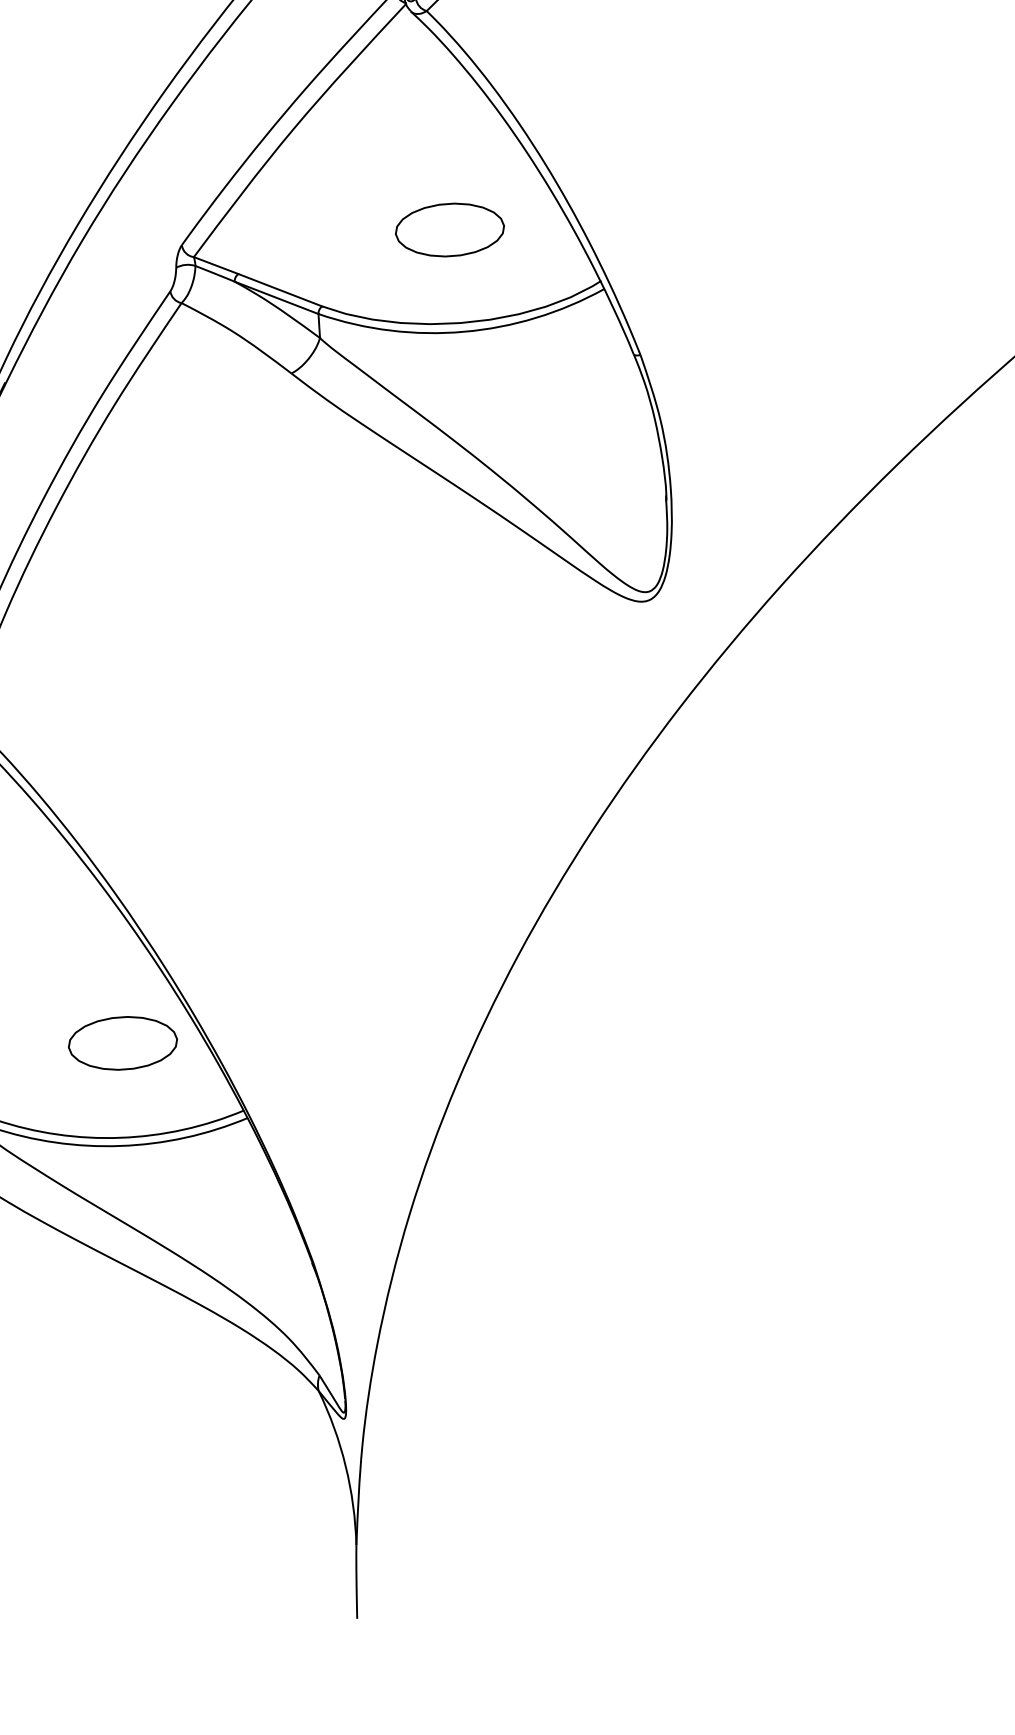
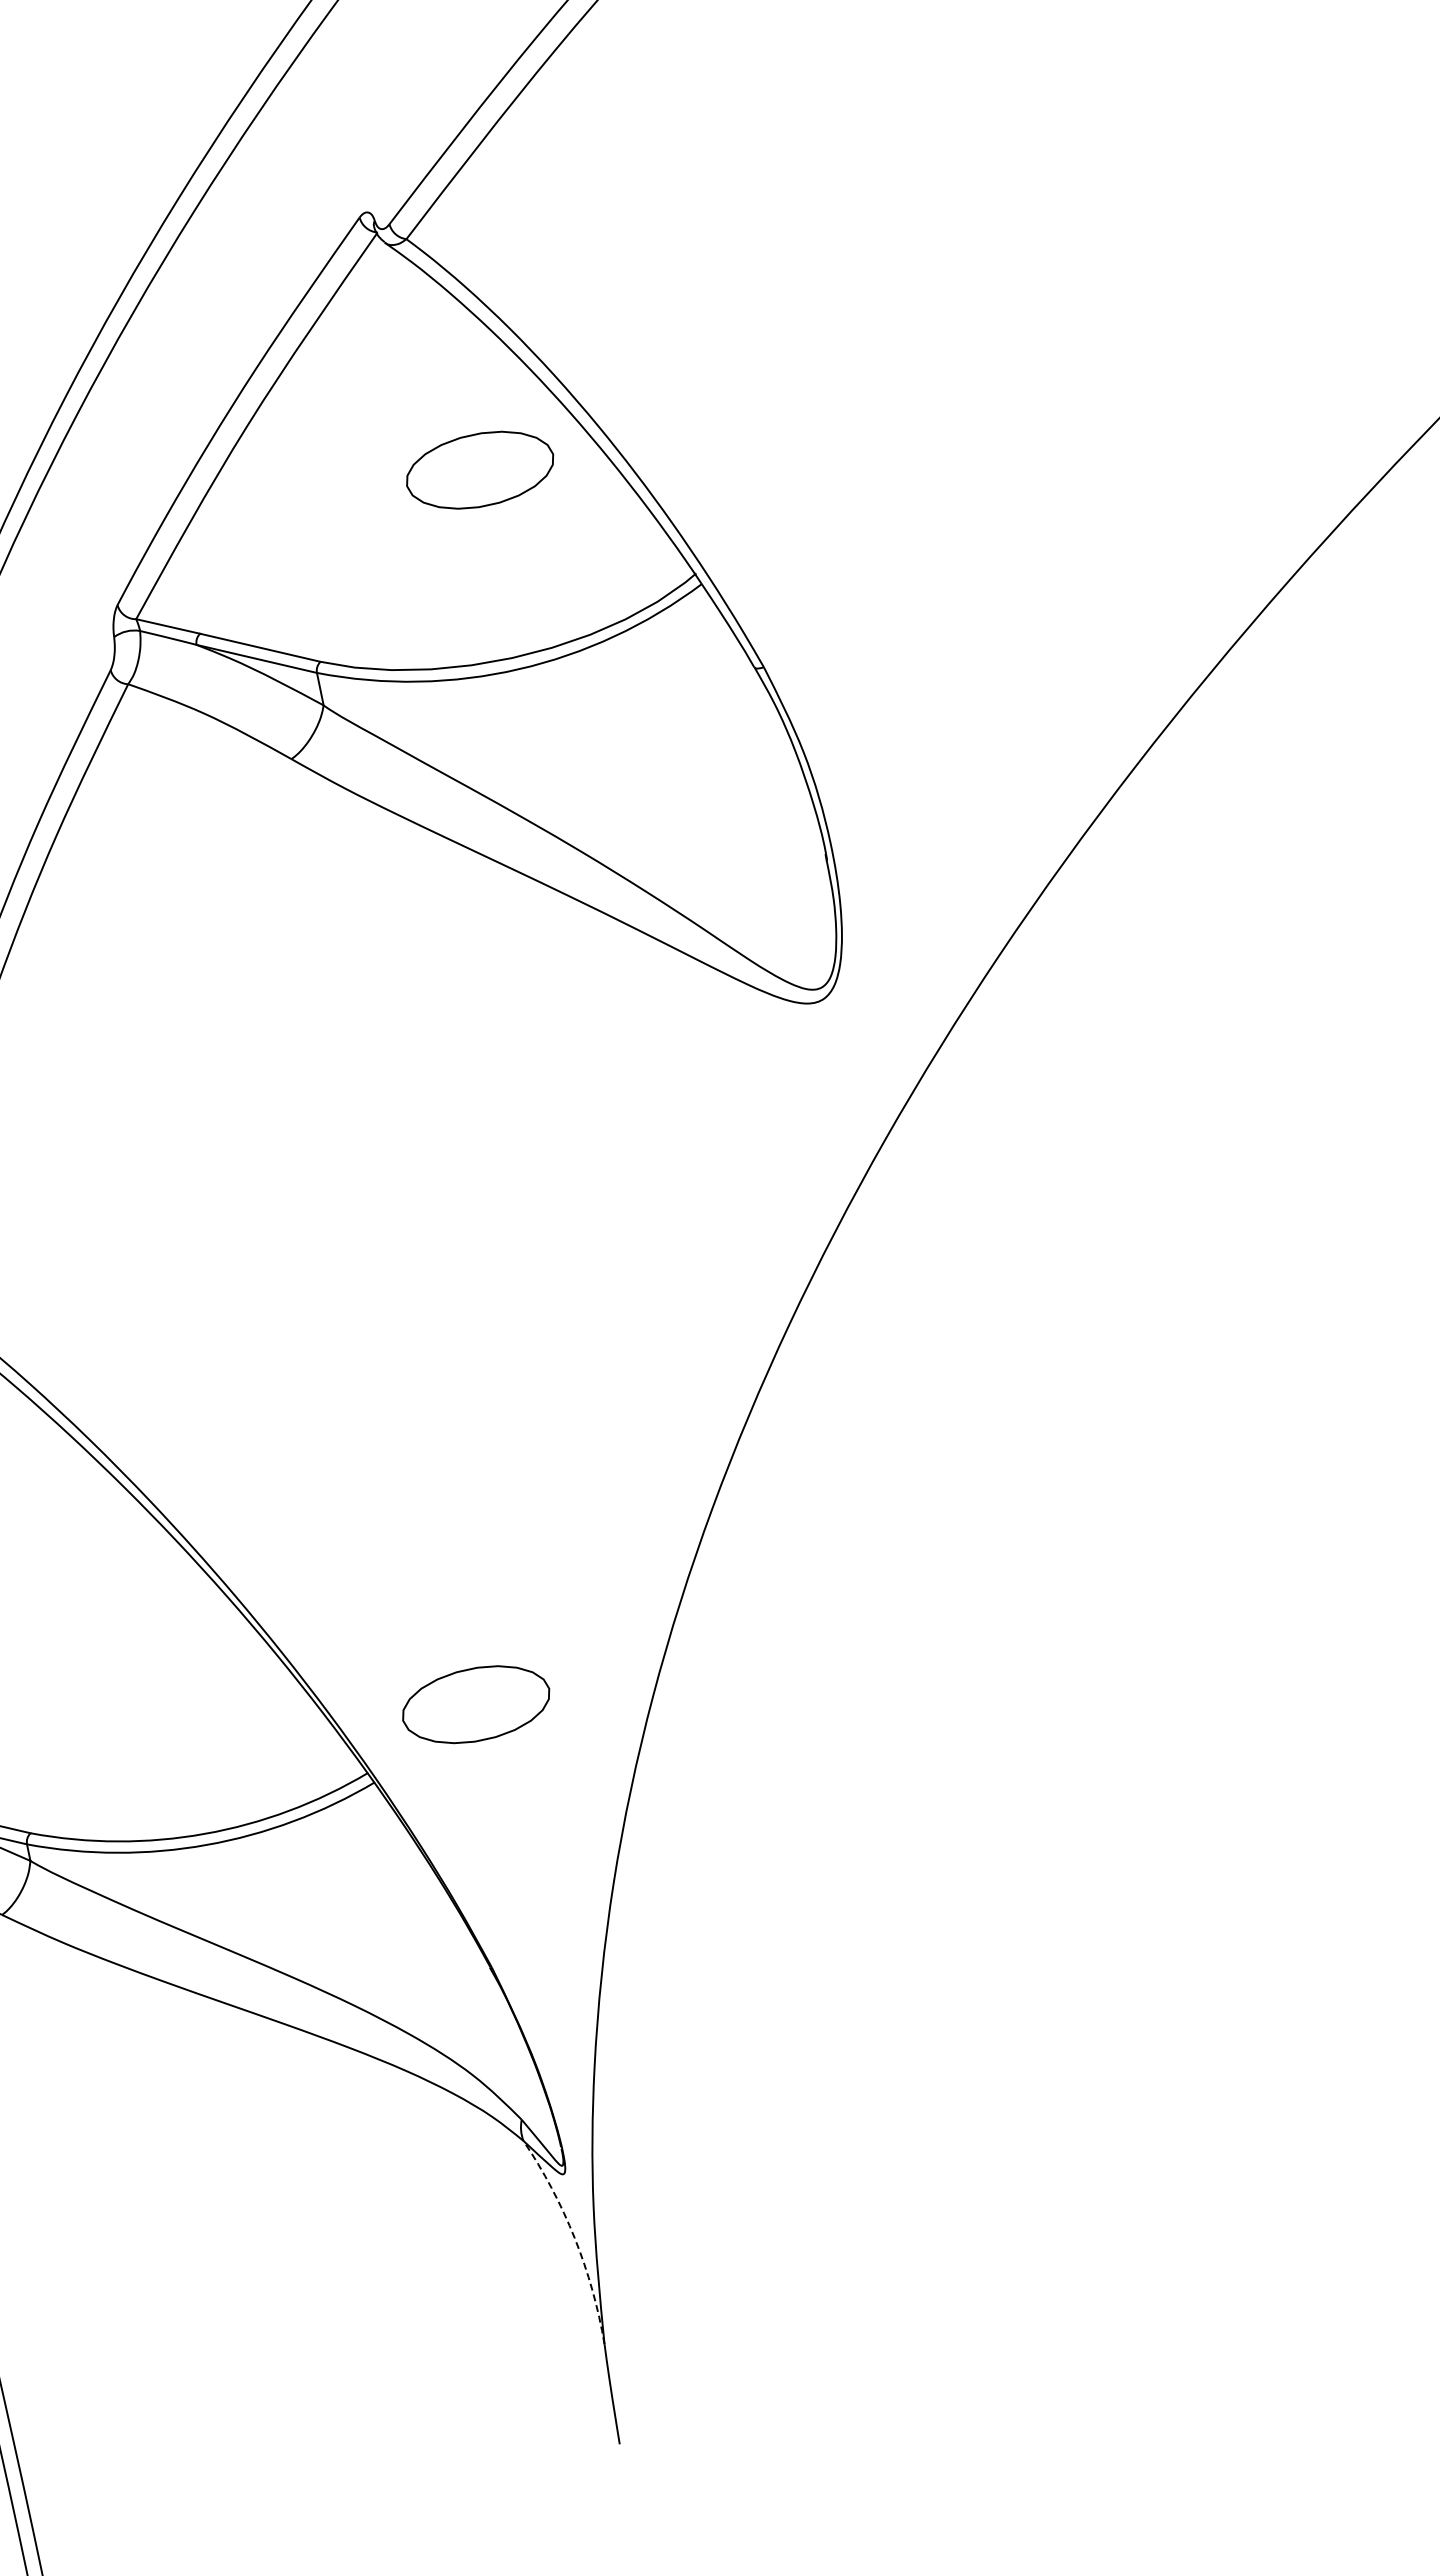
part: (450, 229) -> (480, 469), moved
part: (123, 1043) -> (476, 1704), moved
arc: (345, 1466) -> (574, 2238), solid -> dashed

